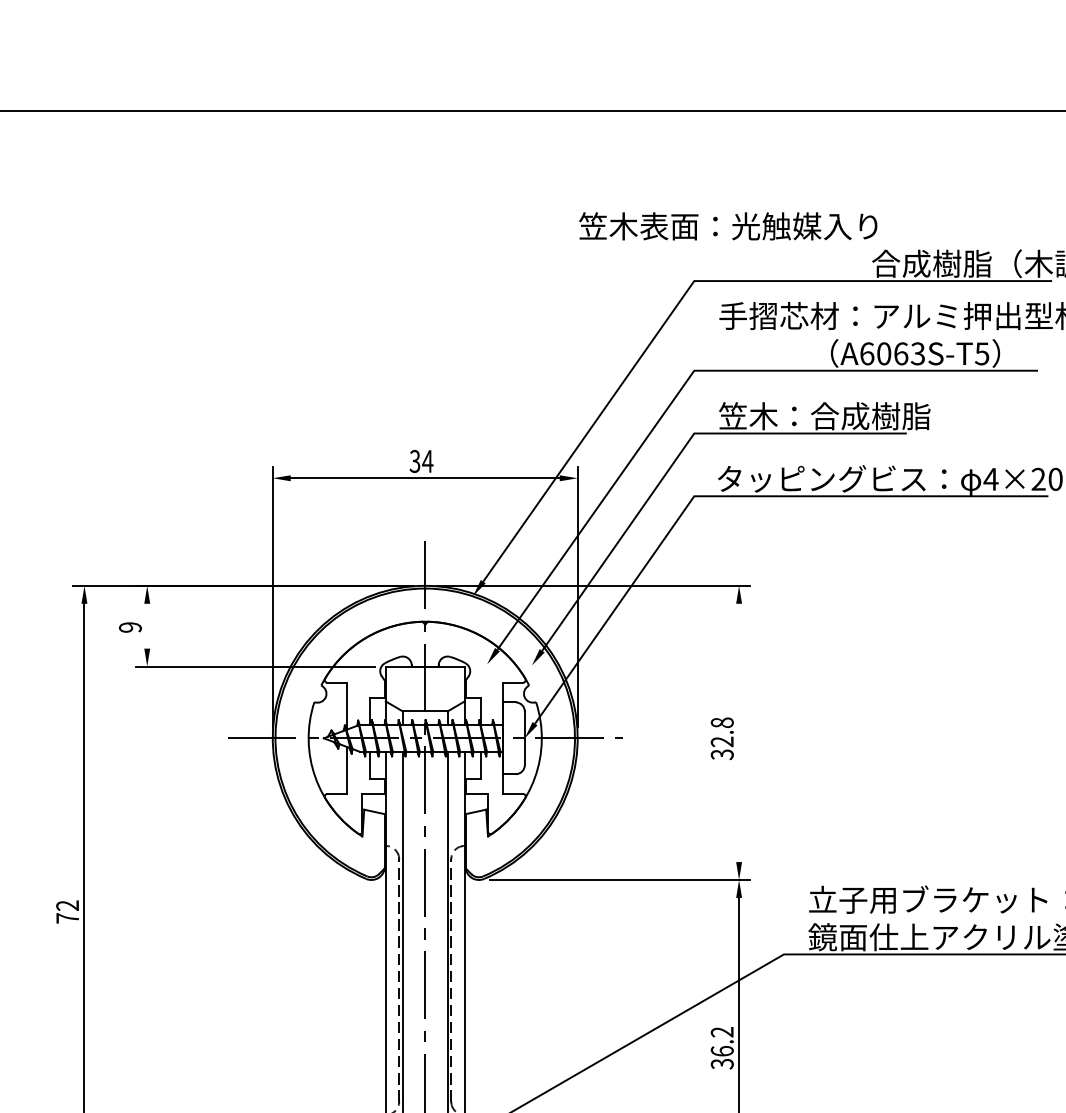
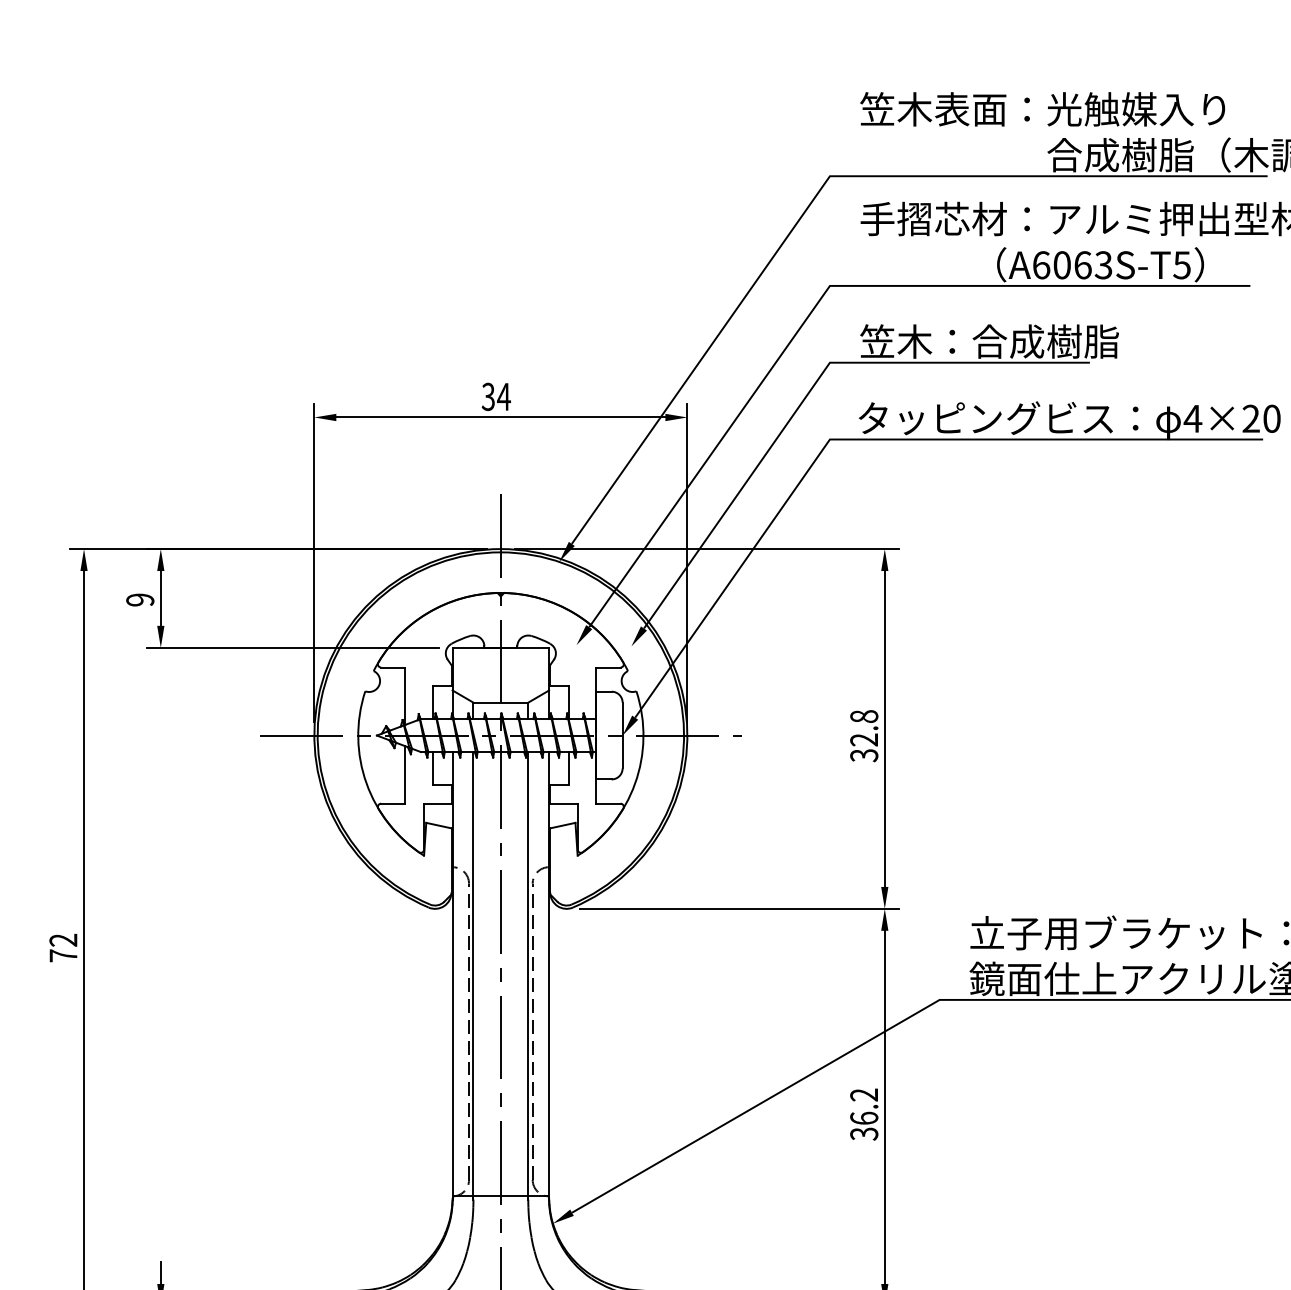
text: (728, 226) -> (1043, 109), moved
line: (147, 625) -> (161, 597), added
line: (739, 732) -> (885, 728), added

